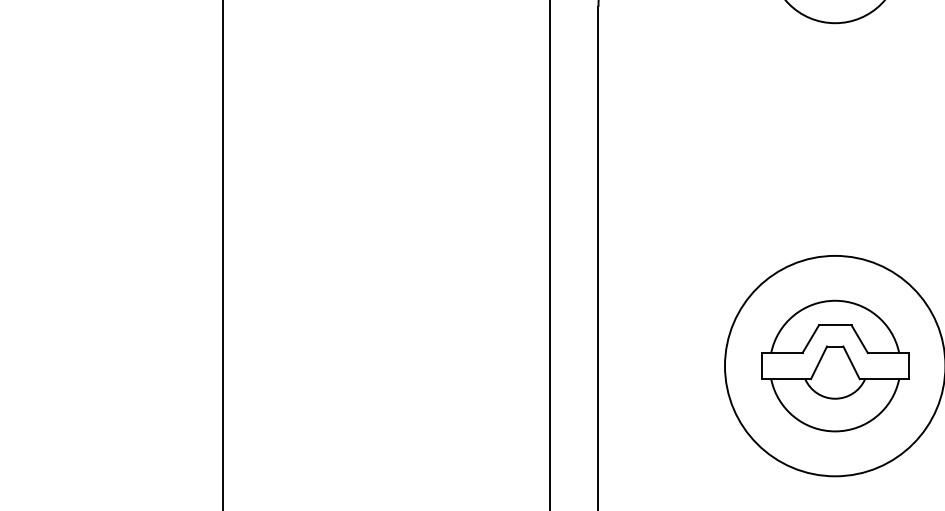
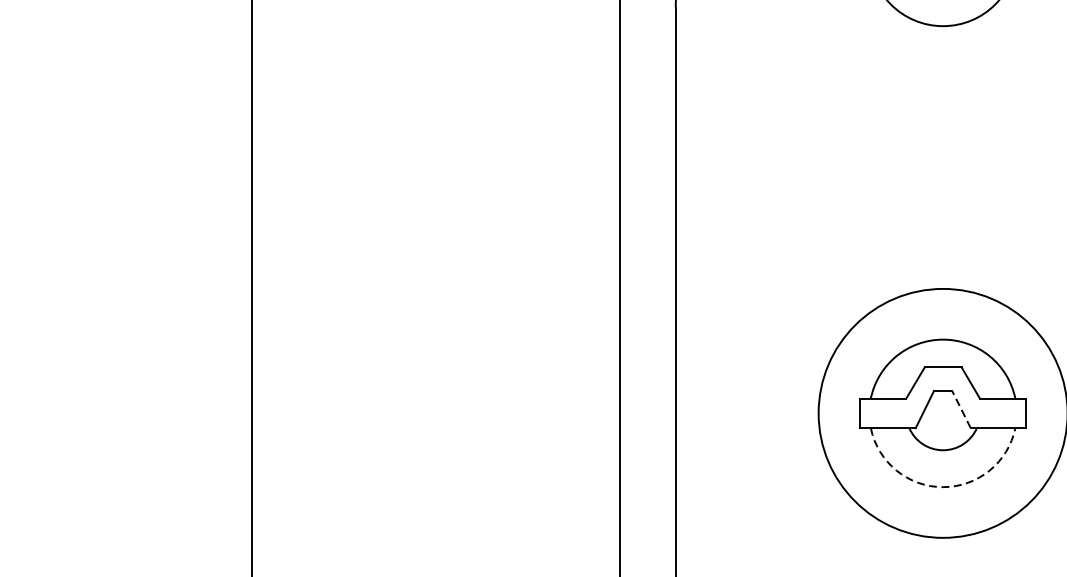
line: (851, 362) -> (961, 409), solid -> dashed
arc: (835, 431) -> (943, 487), solid -> dashed

